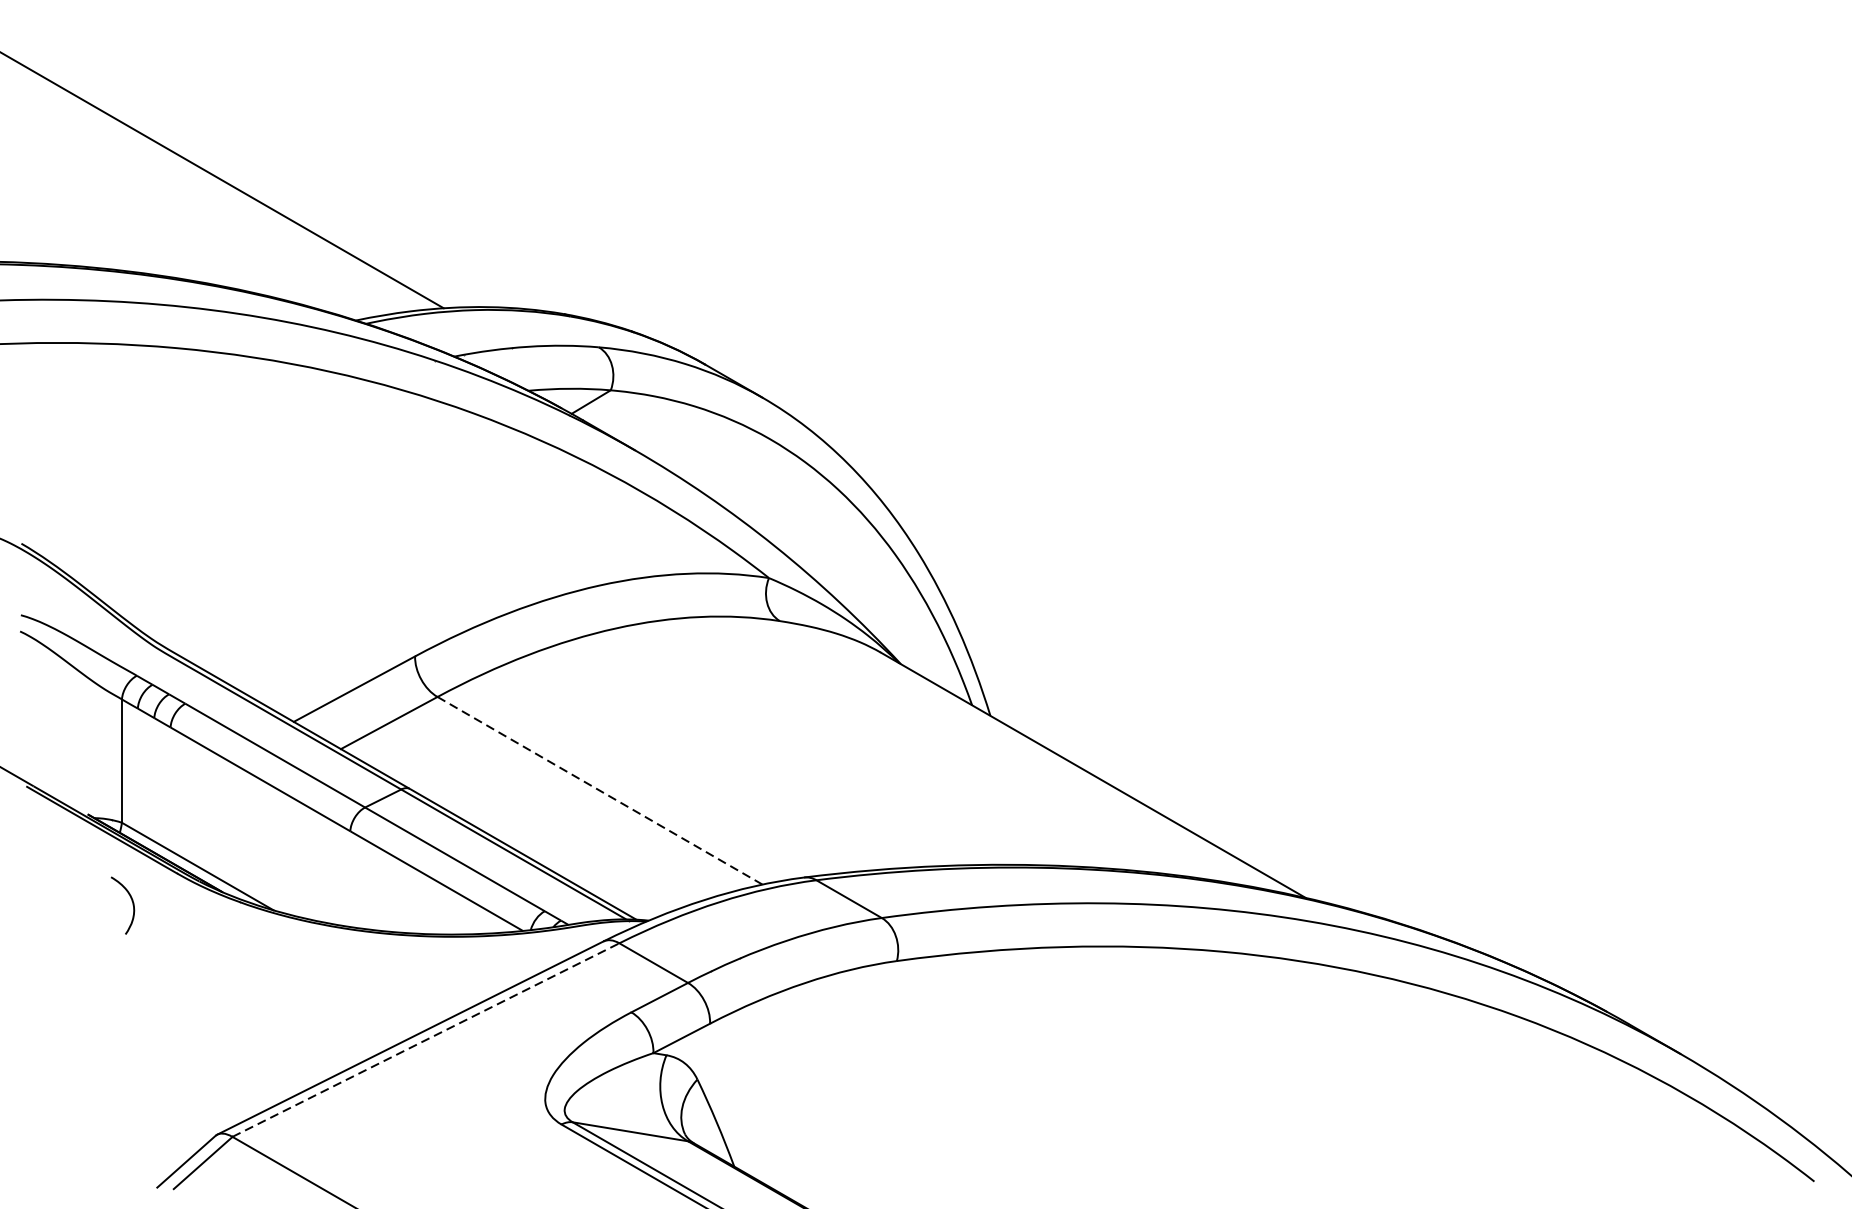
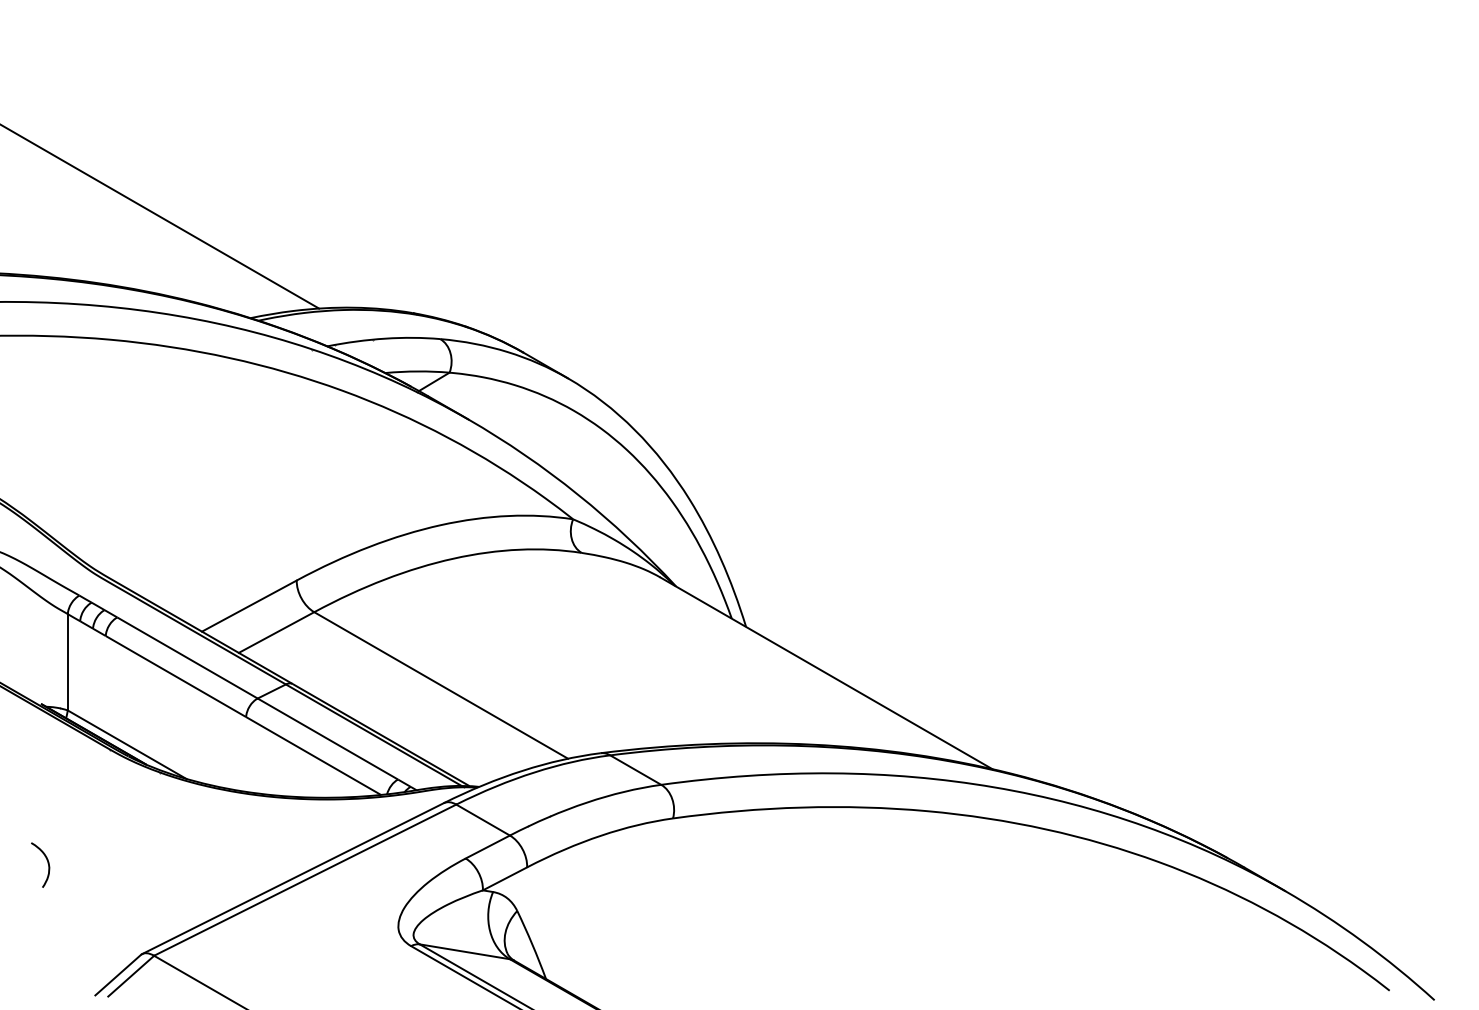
line: (600, 790) -> (441, 685), dashed -> solid
curve: (131, 903) -> (47, 863), moved
line: (426, 1040) -> (305, 880), dashed -> solid

